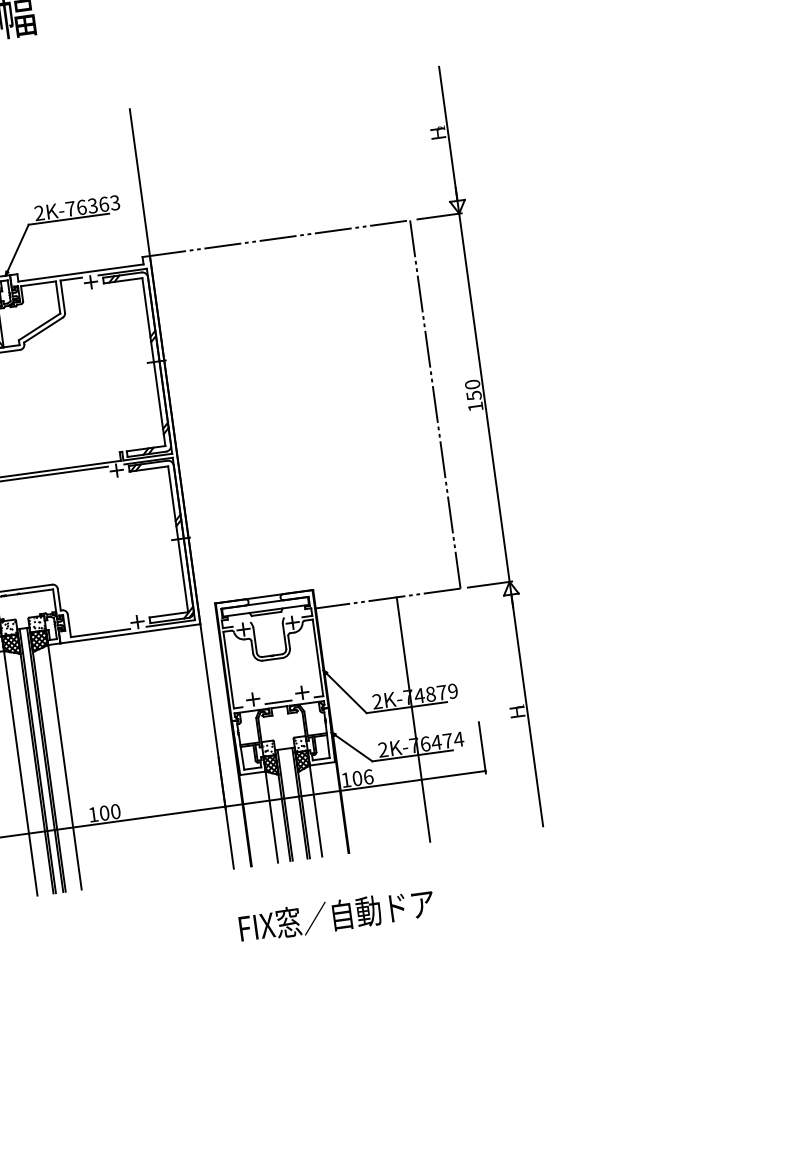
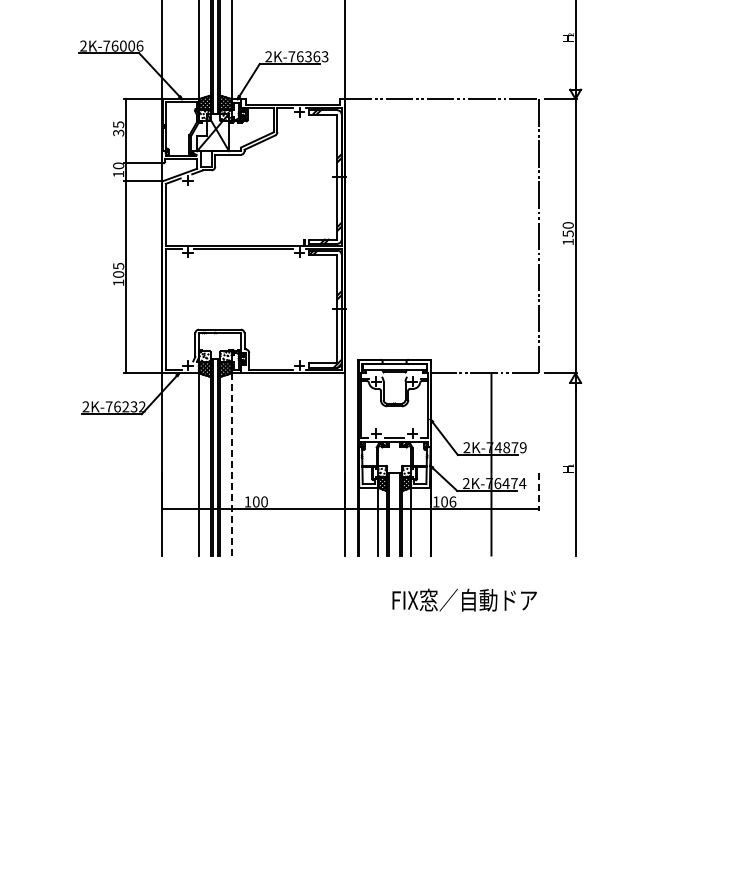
line: (483, 748) -> (539, 492), solid -> dashed
line: (64, 767) -> (231, 464), solid -> dashed
text: (336, 914) -> (464, 599), moved

